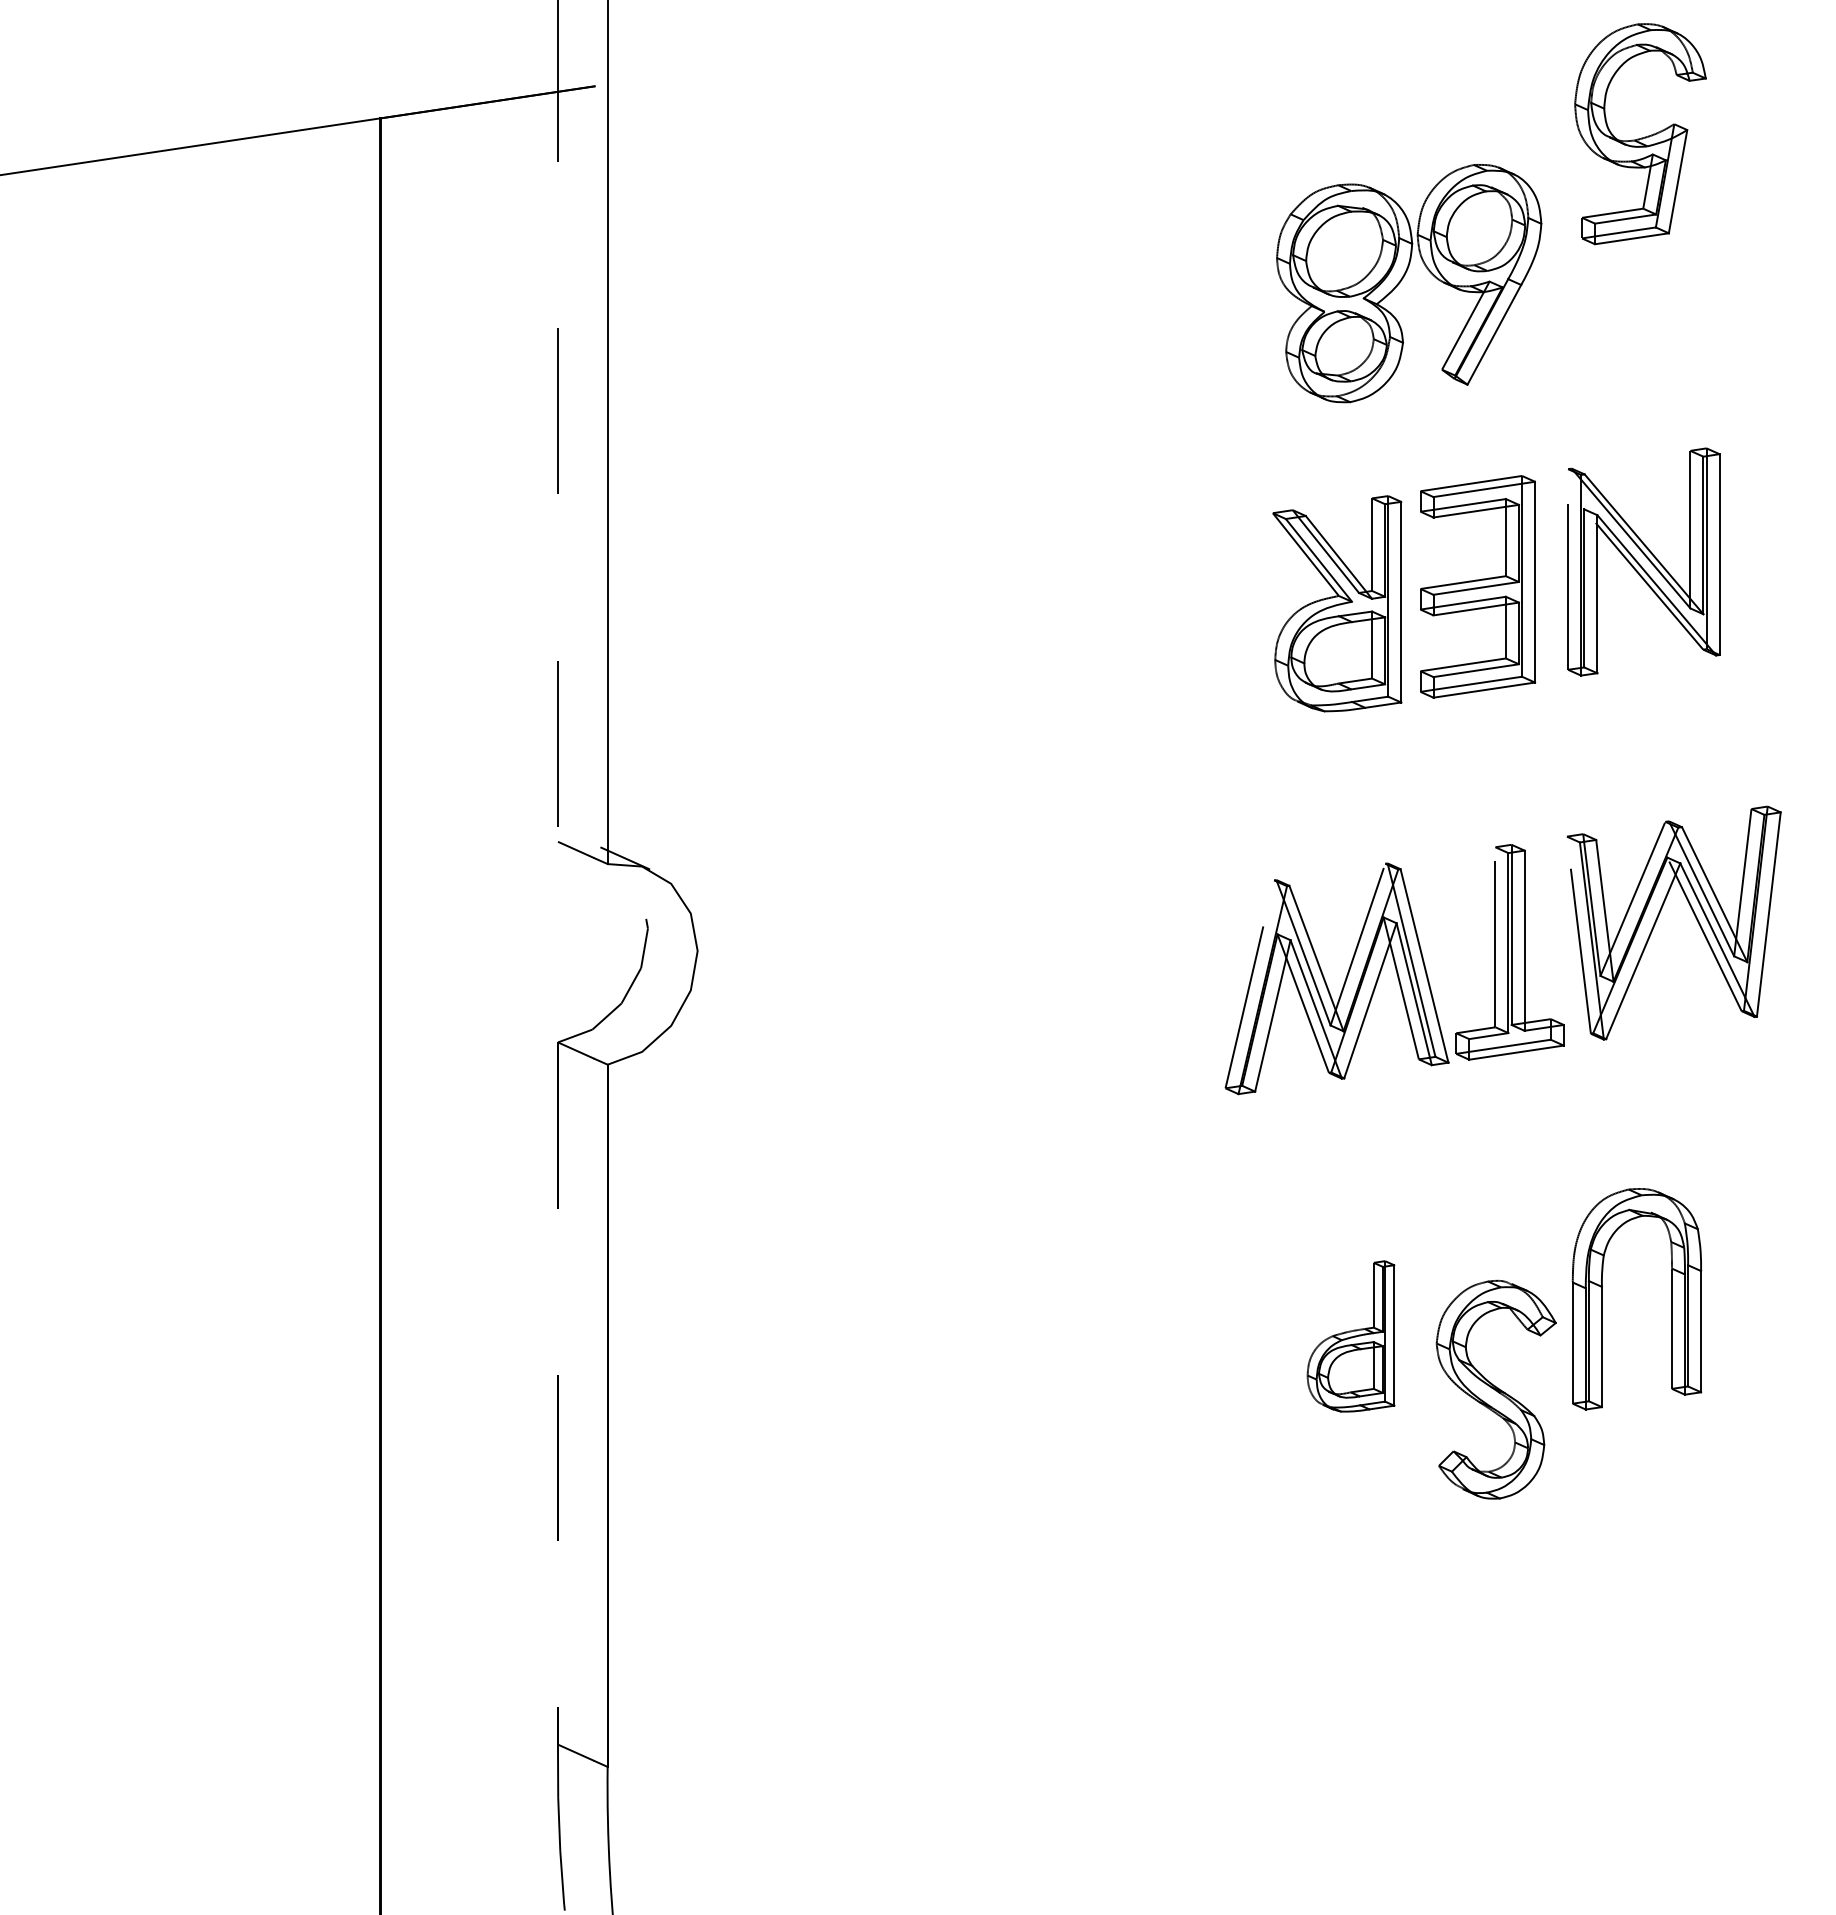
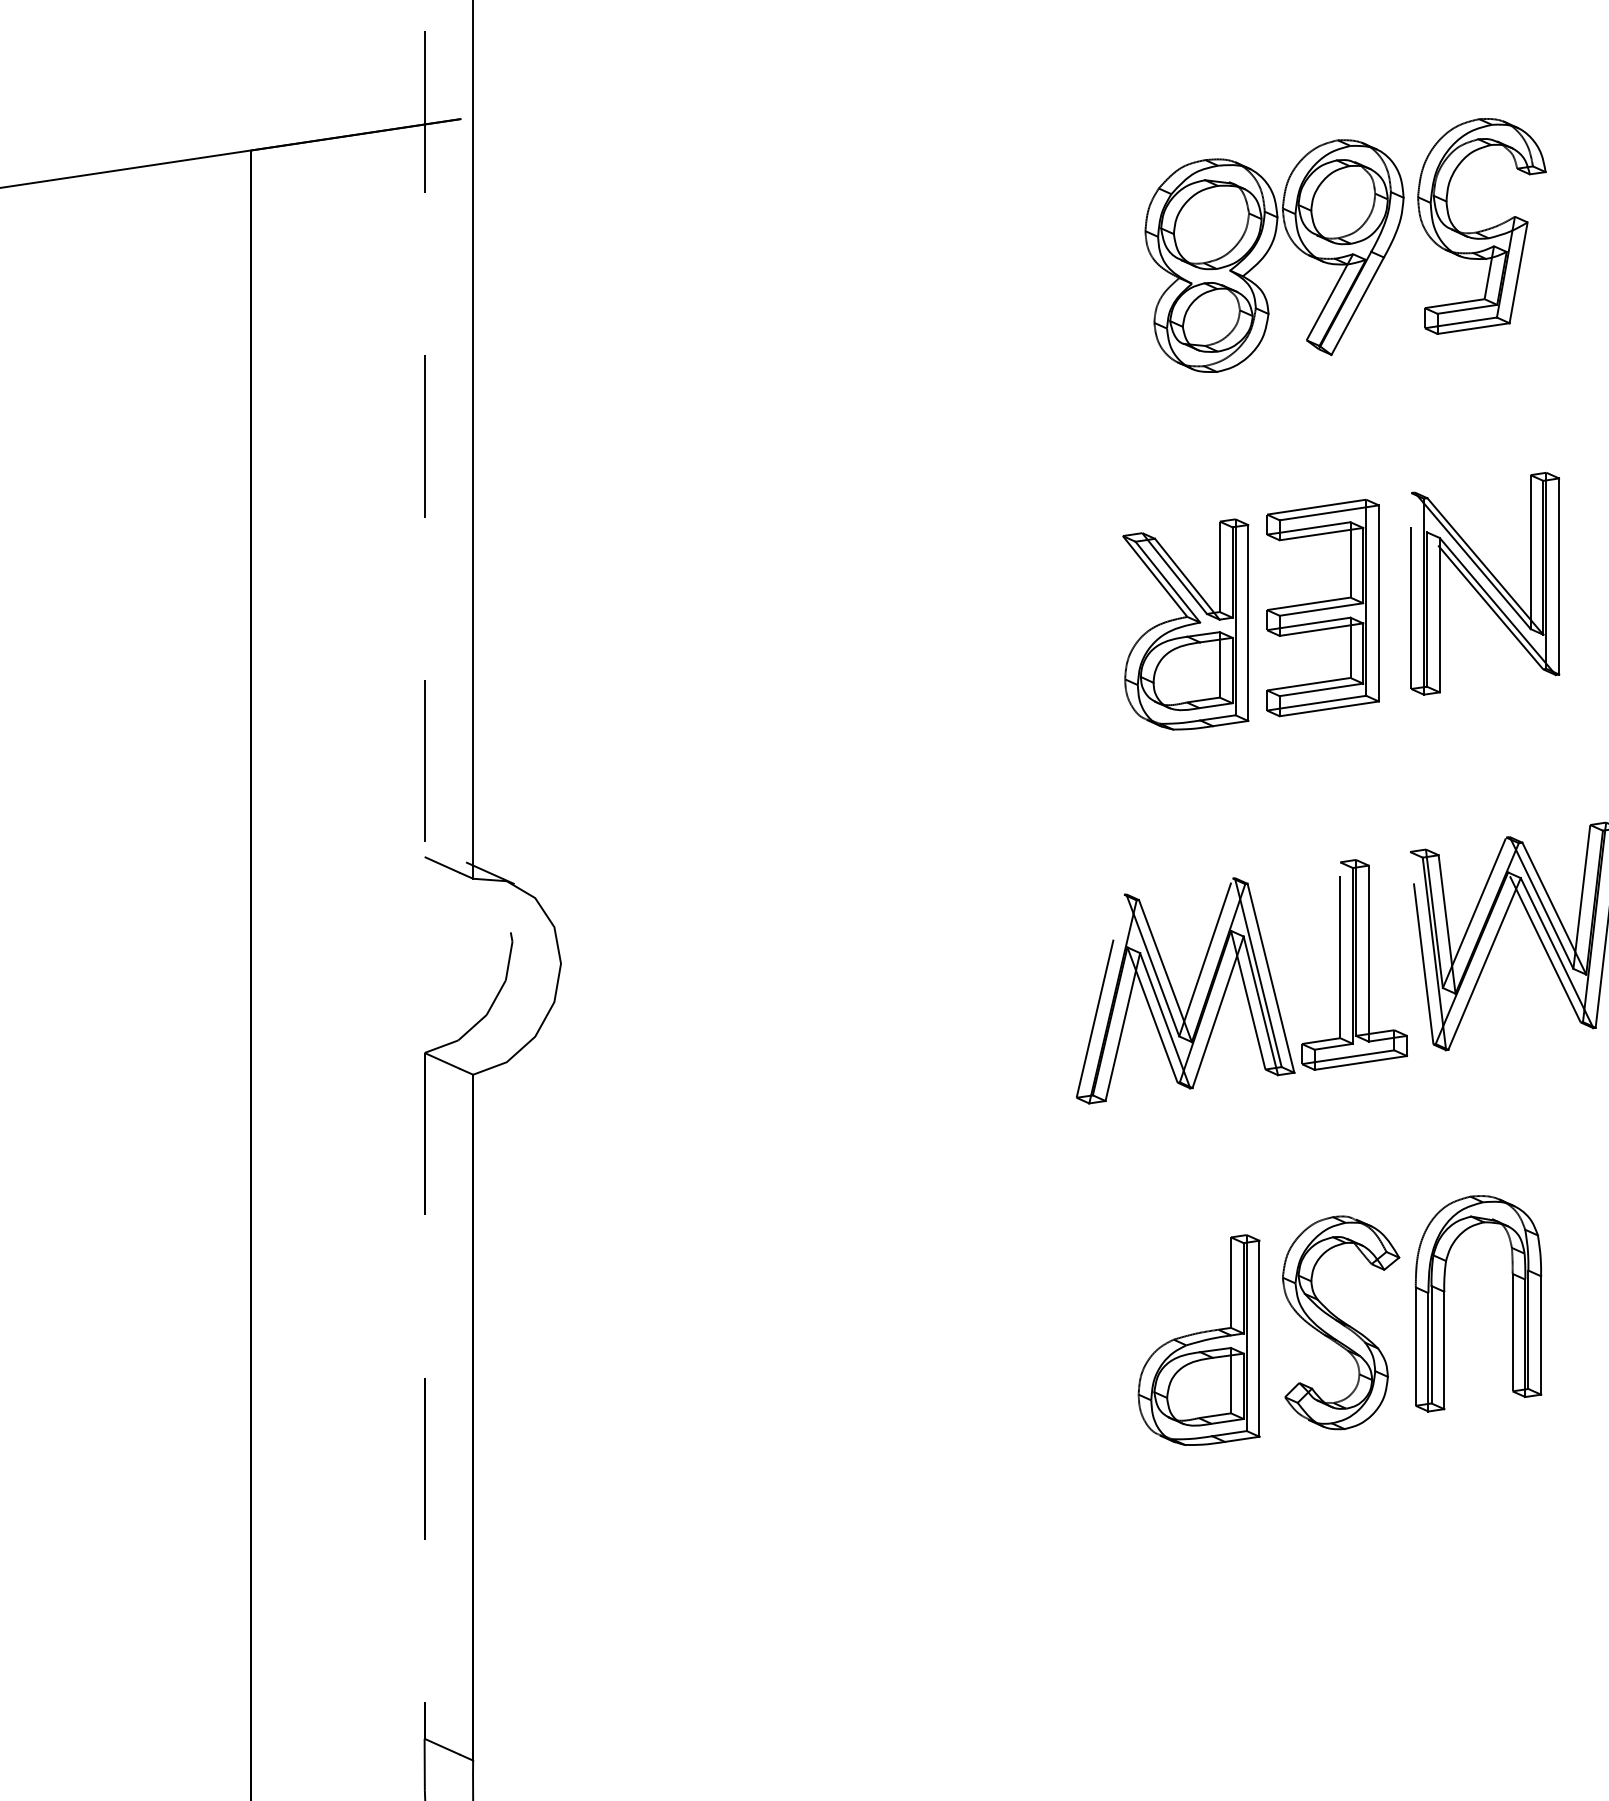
part: (1640, 134) -> (1481, 226), moved
part: (1402, 280) -> (1268, 253), moved
part: (1350, 1336) -> (1198, 1340), size x1.43
part: (1495, 1389) -> (1340, 1322), moved

